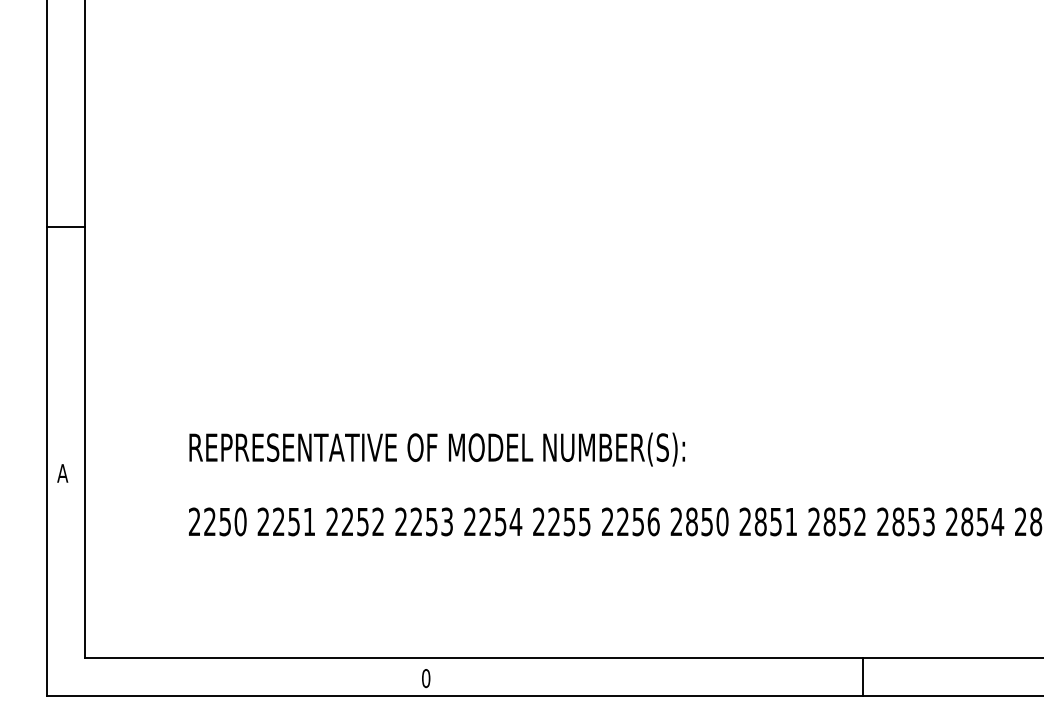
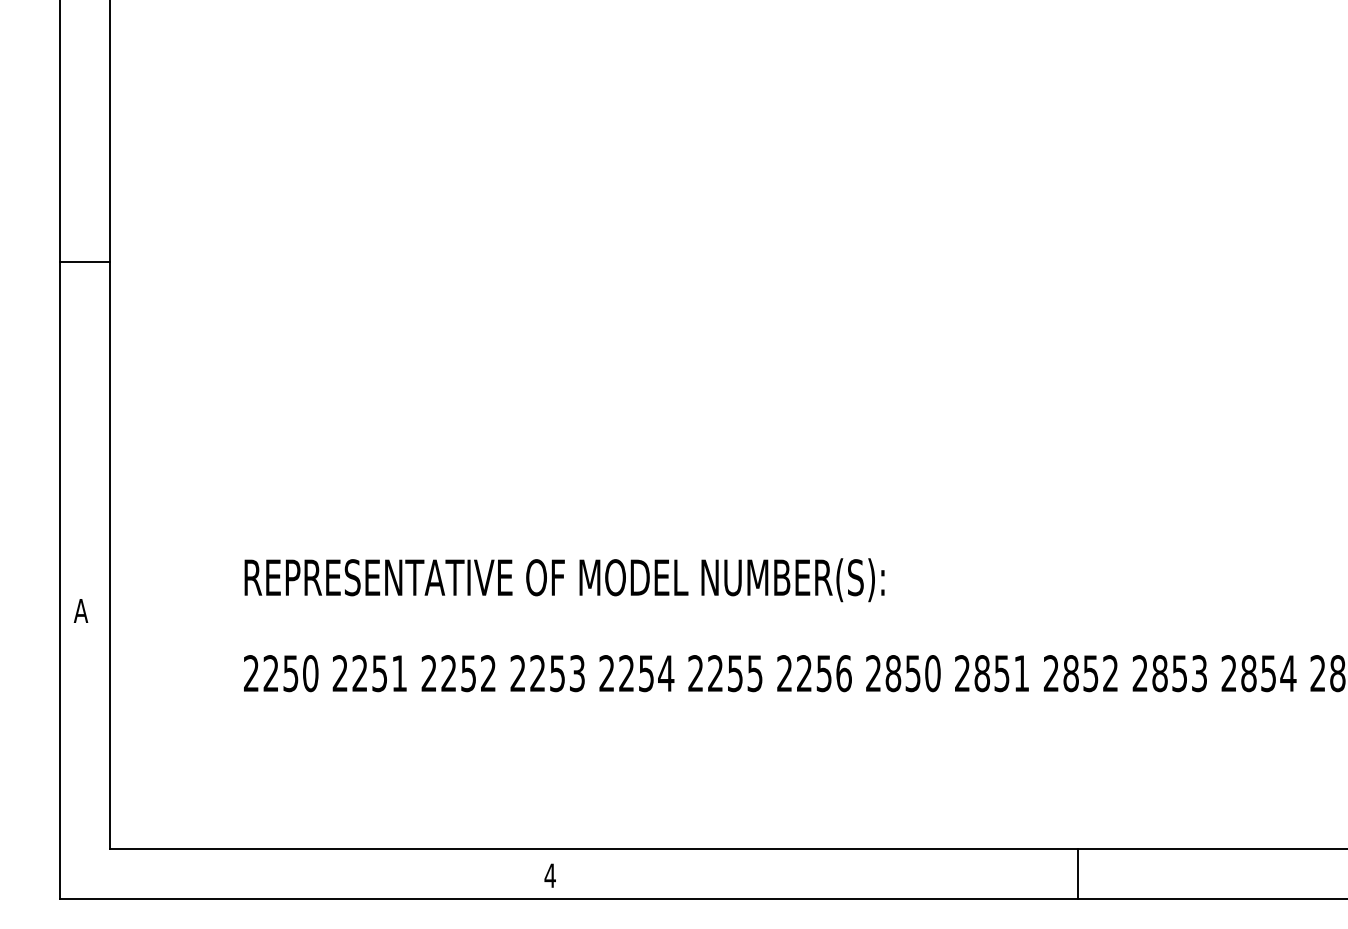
line: (66, 226) -> (85, 261), moved
line: (863, 676) -> (1078, 873), moved
text: (425, 678) -> (549, 875), 0 -> 4

